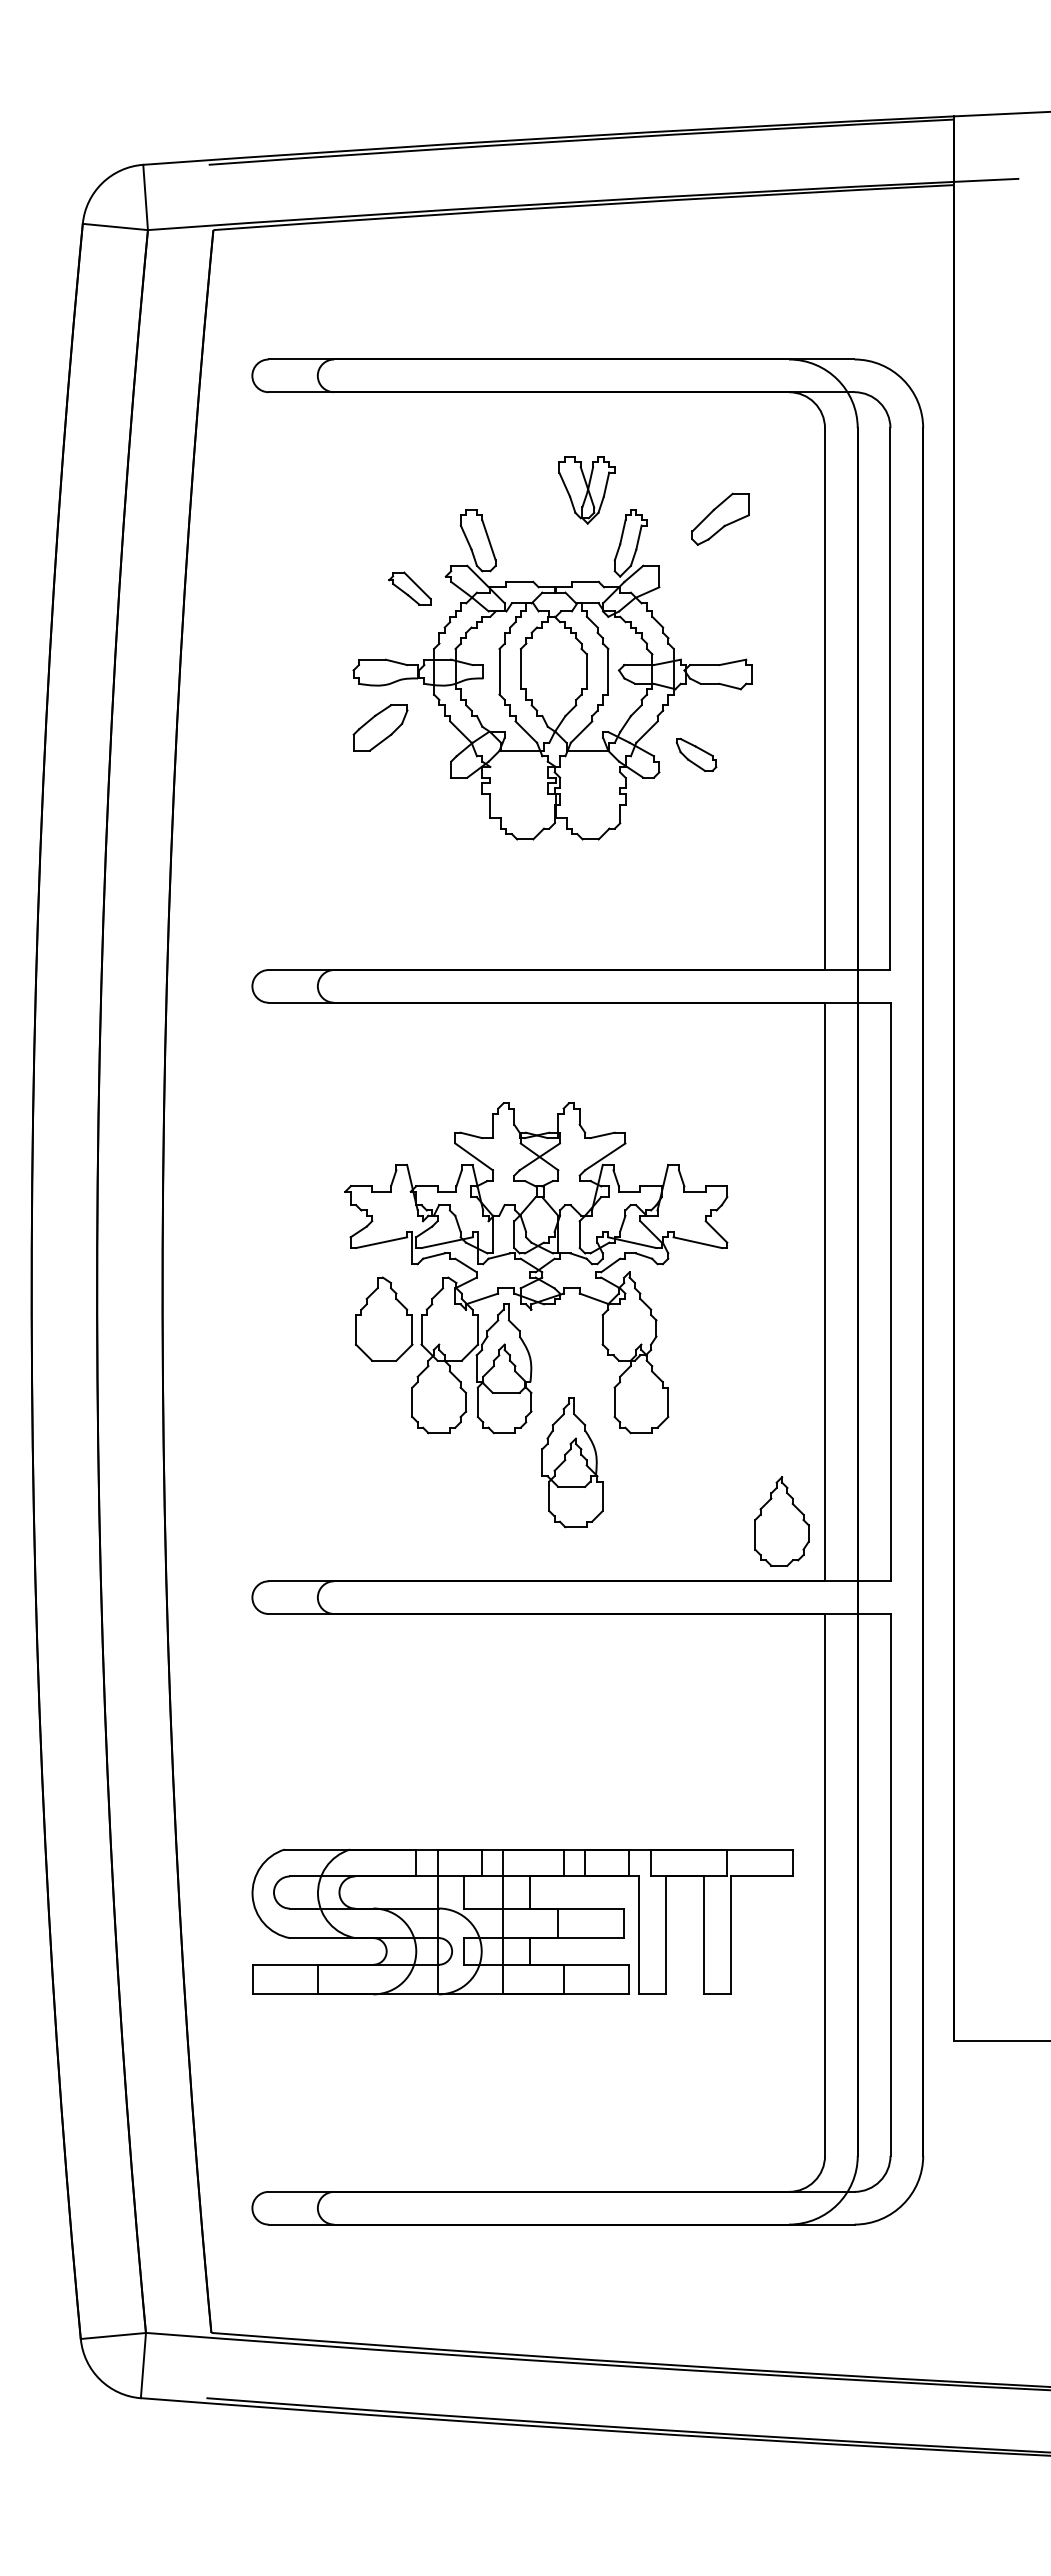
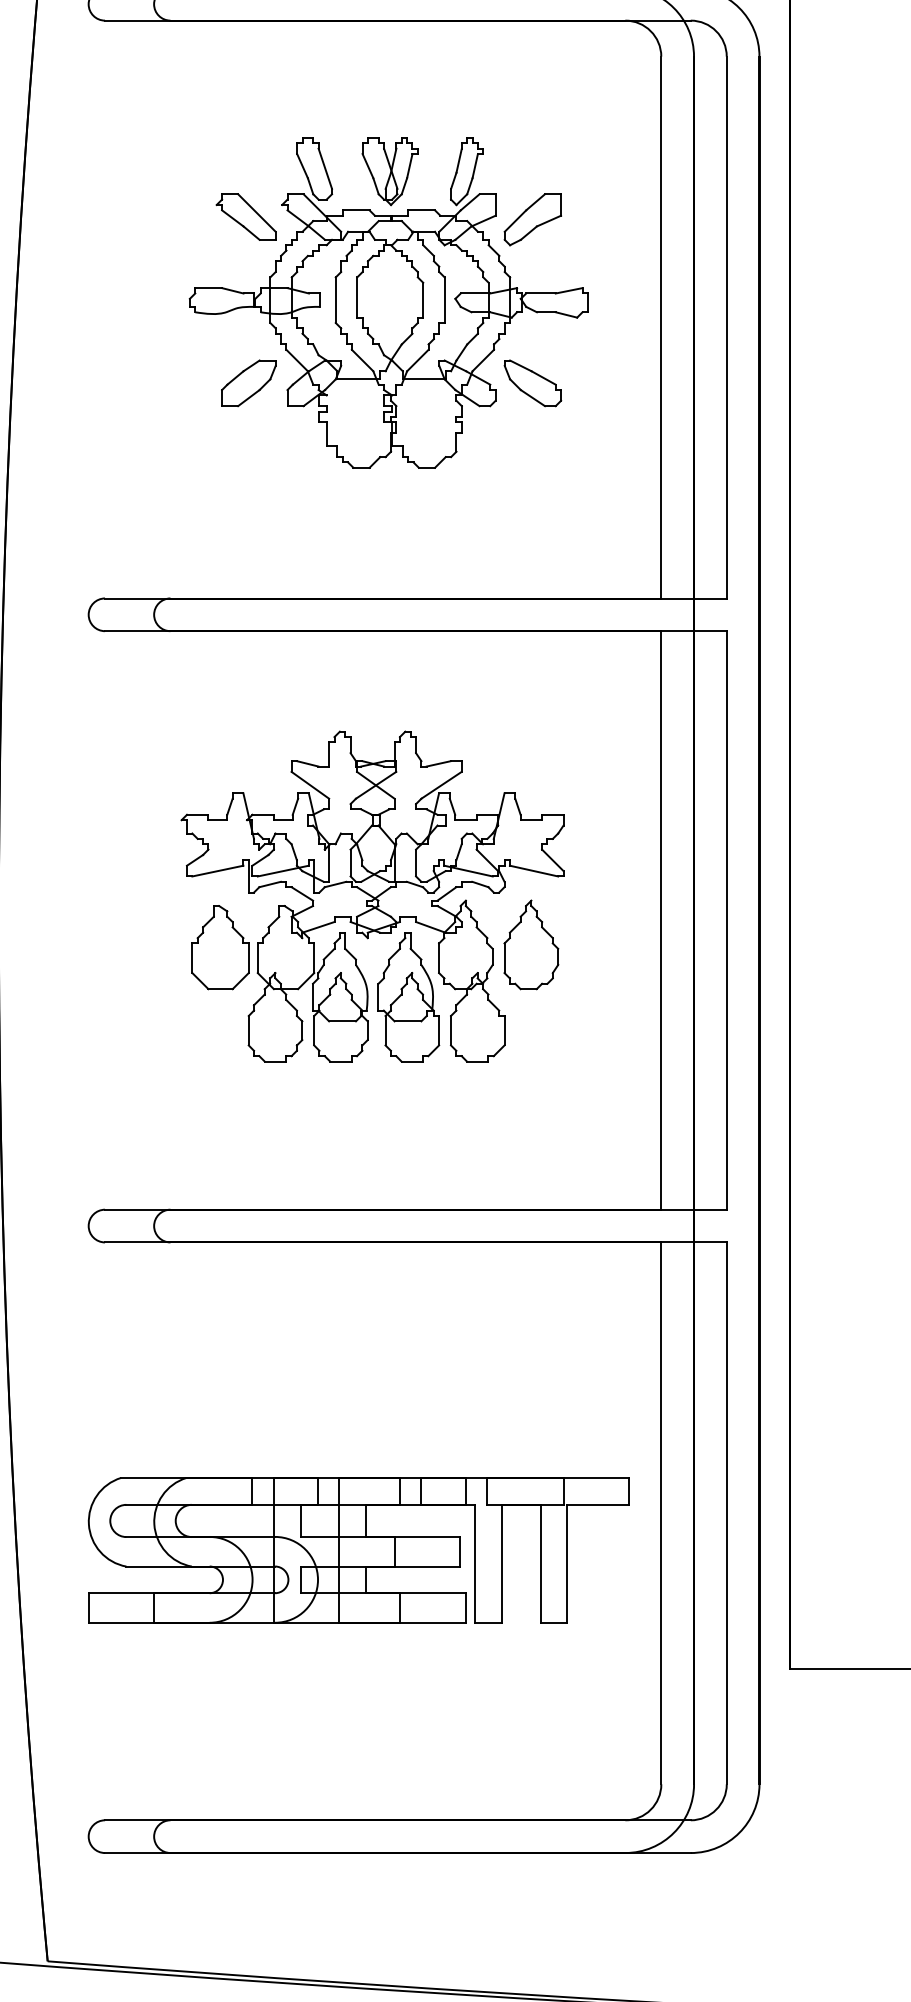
part: (586, 490) -> (389, 171), moved
part: (720, 518) -> (532, 218), moved
part: (409, 588) -> (245, 216), size x1.43
part: (380, 727) -> (248, 382), moved
part: (696, 754) -> (532, 382), size x1.43
part: (572, 1462) -> (408, 996), moved
part: (781, 1521) -> (530, 944), moved

